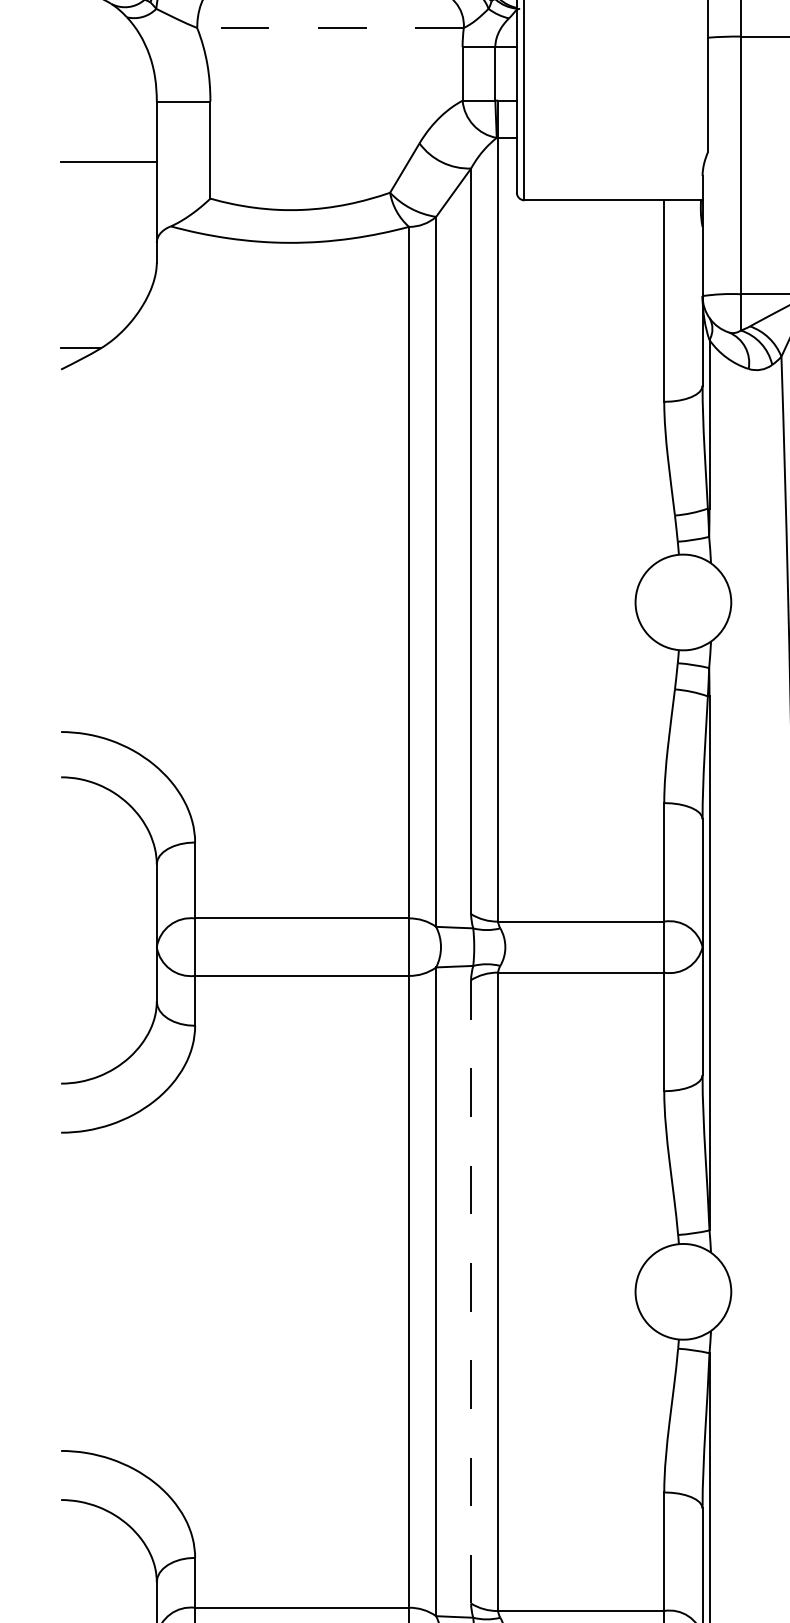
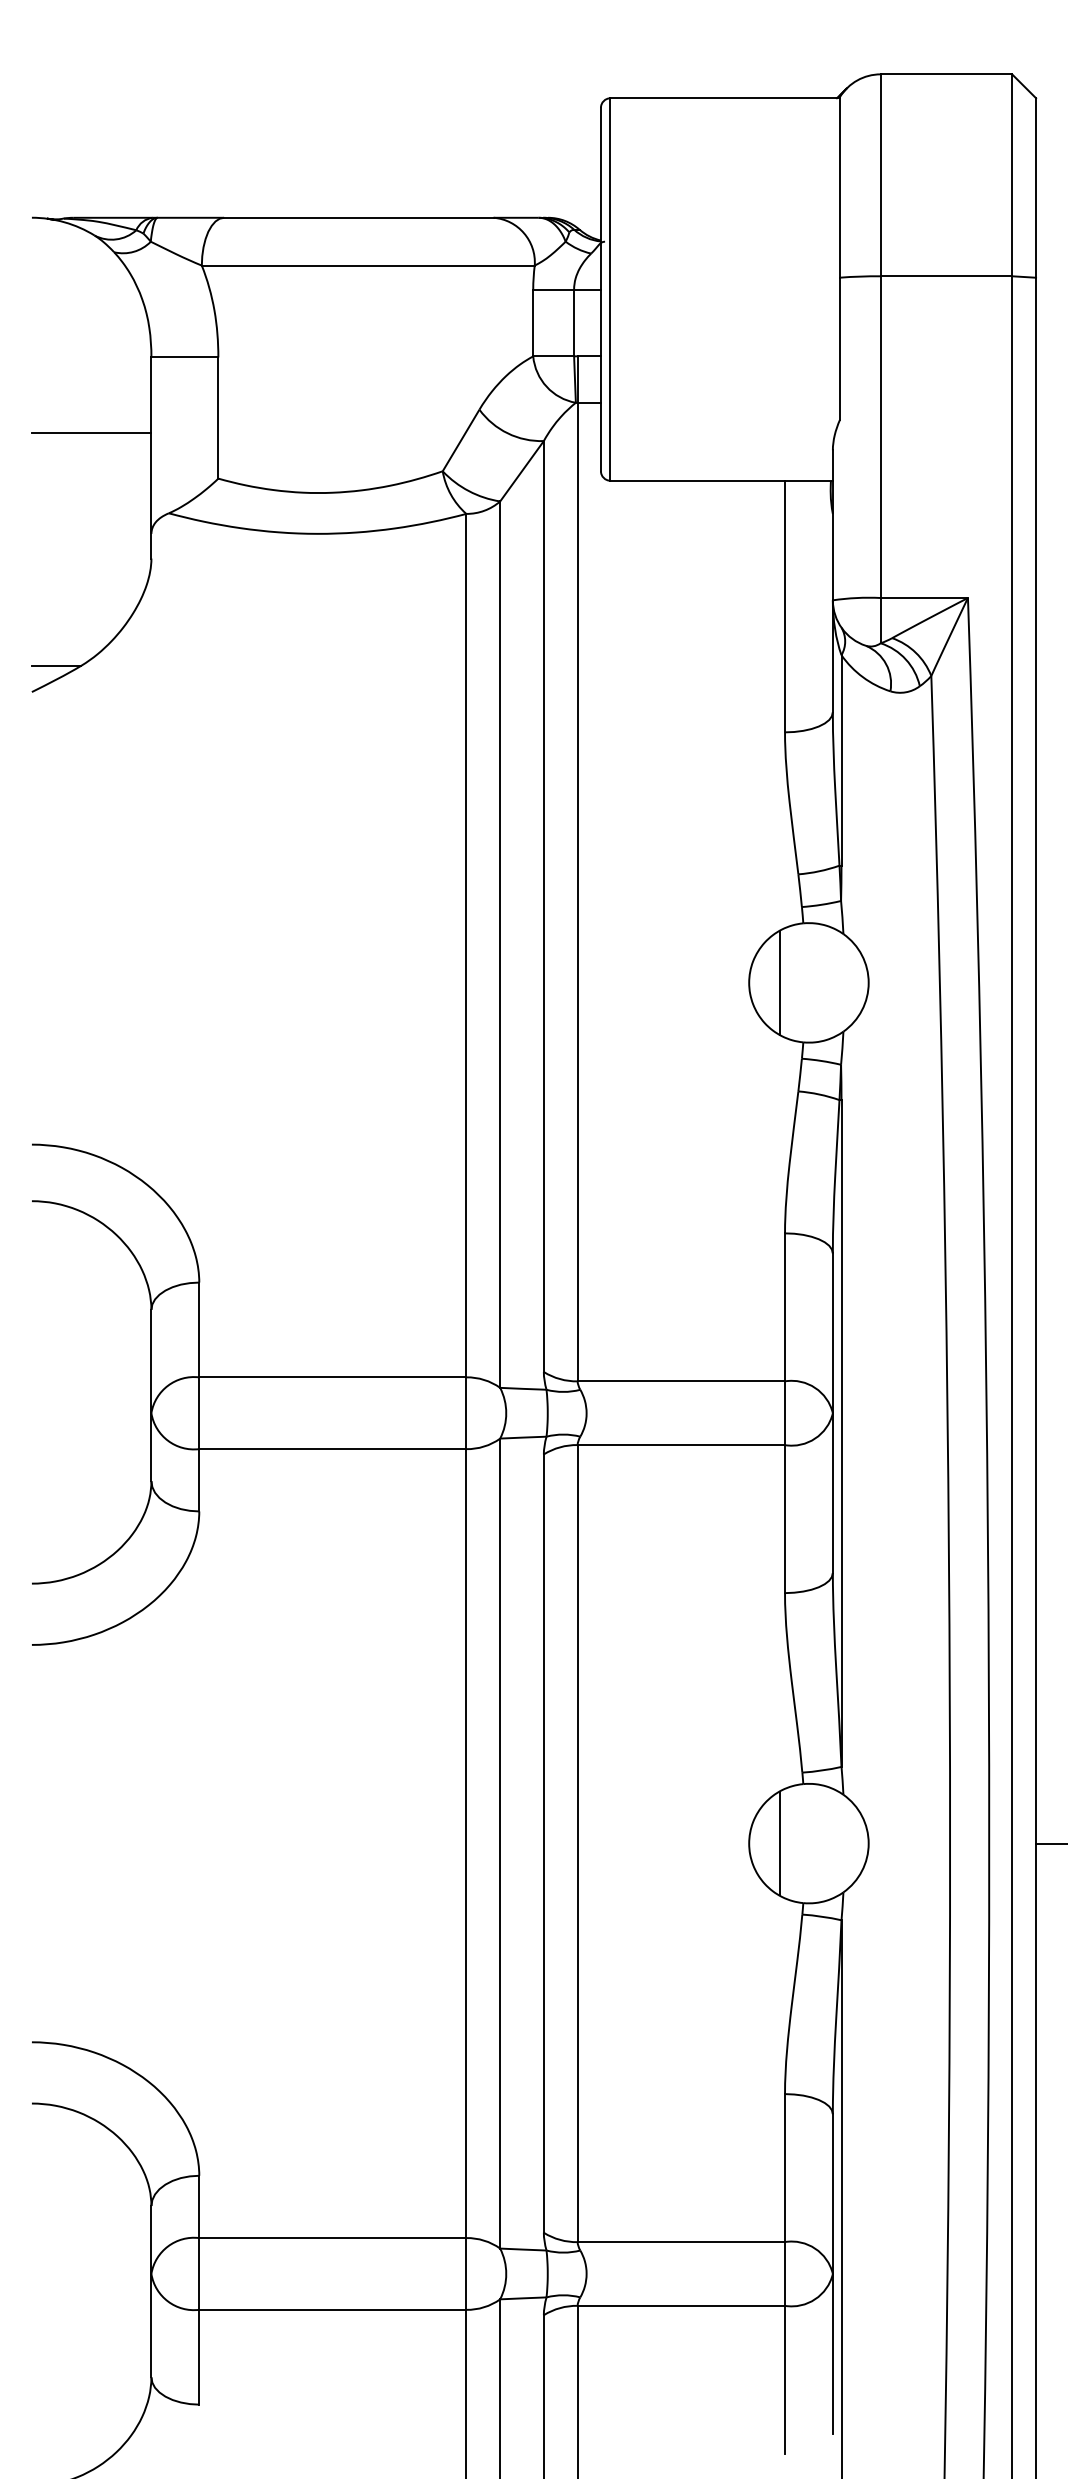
line: (329, 27) -> (367, 265), dashed -> solid
line: (660, 602) -> (780, 982), added
line: (470, 1291) -> (543, 1843), dashed -> solid
line: (660, 1291) -> (780, 1843), added

